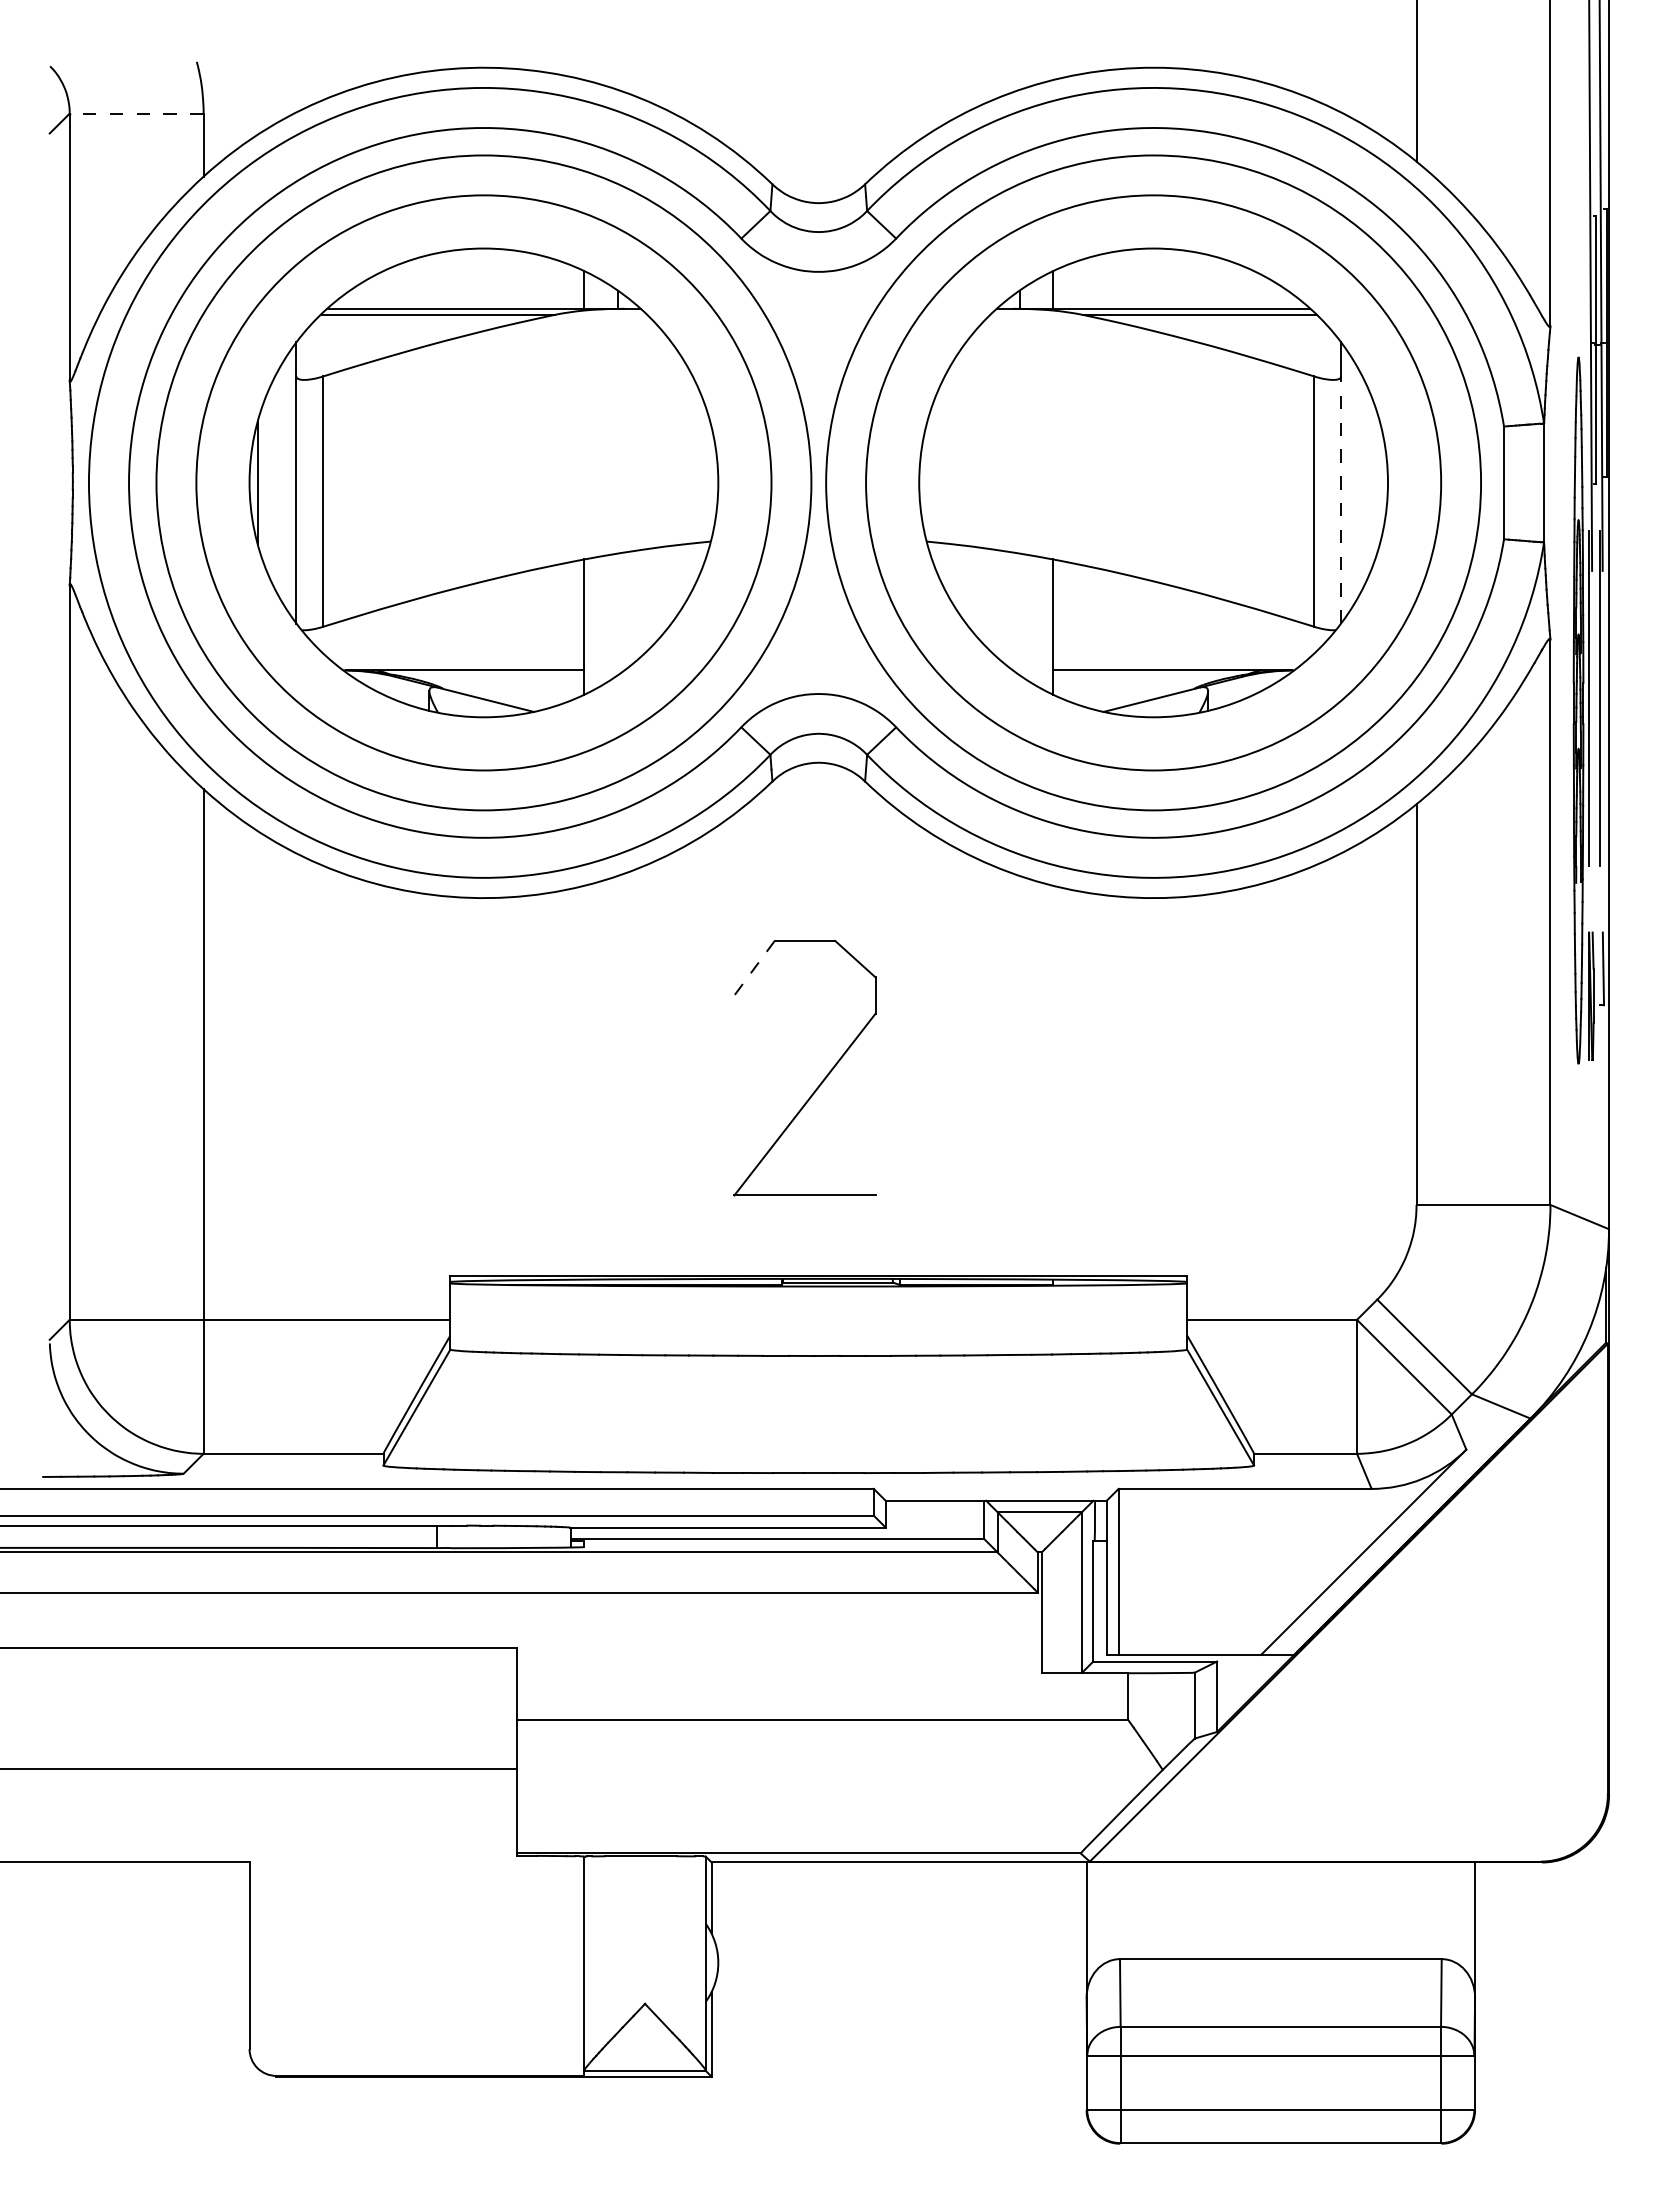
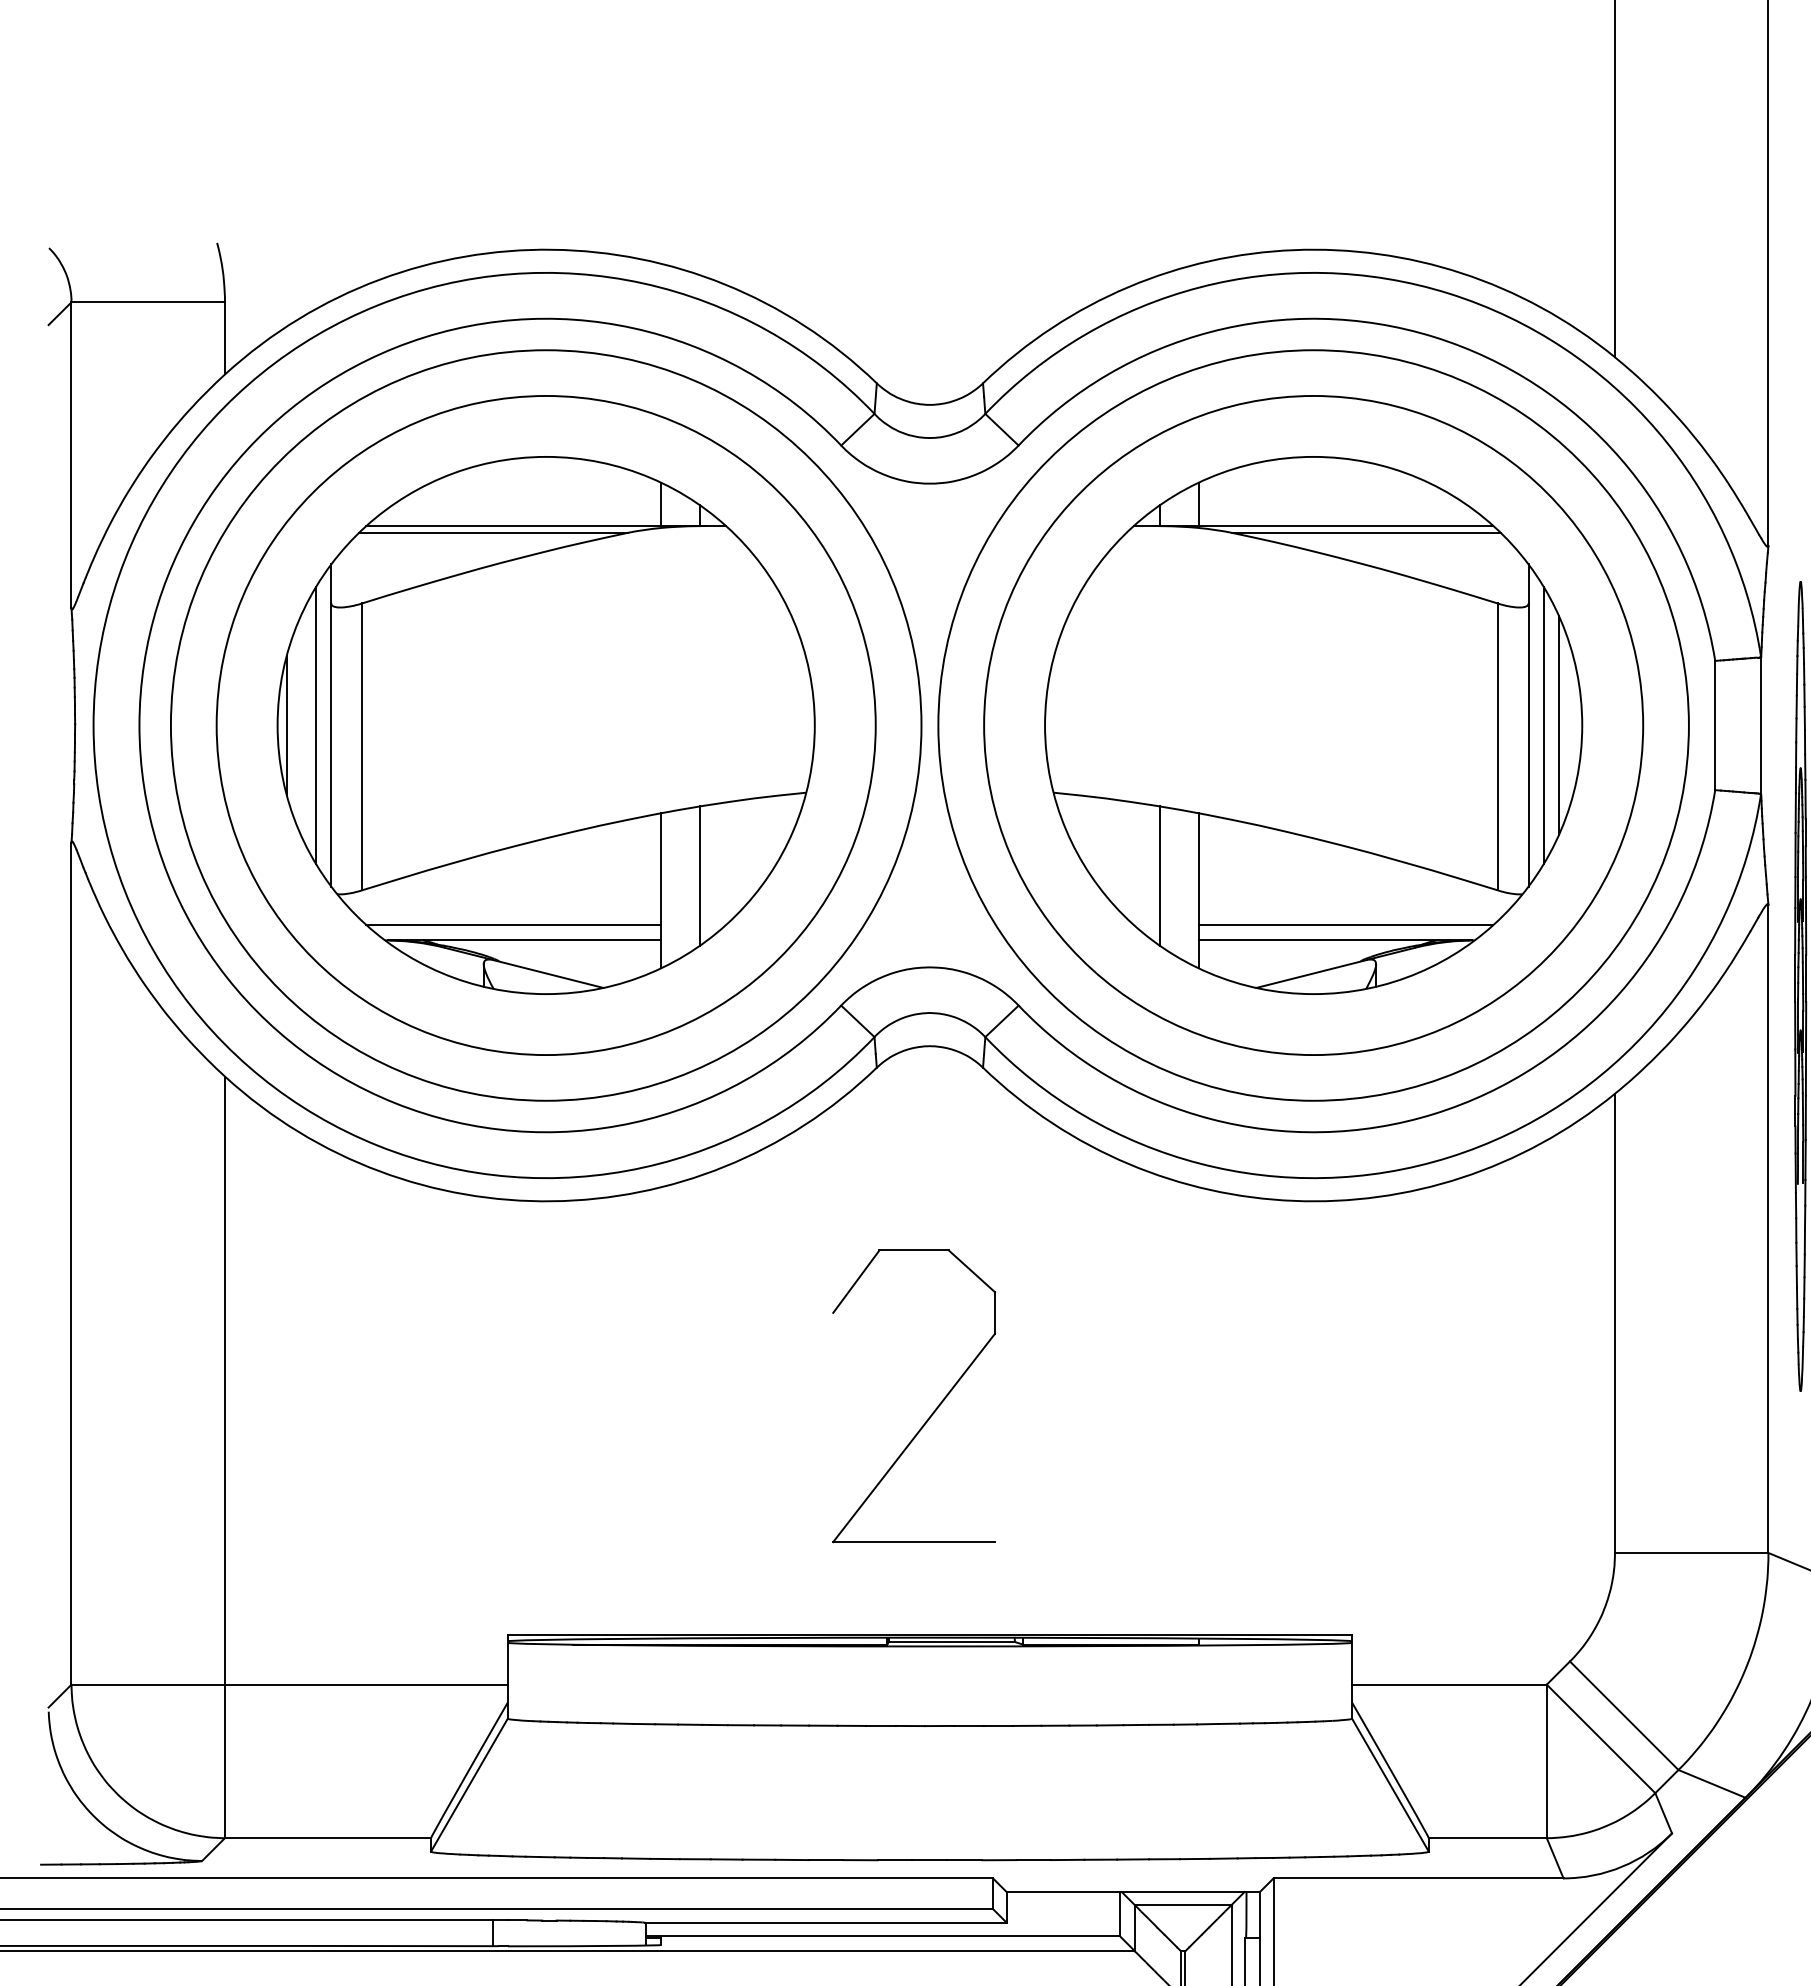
line: (136, 113) -> (148, 302), dashed -> solid
line: (283, 482) -> (316, 725), added
line: (1354, 482) -> (1543, 725), added
line: (1367, 482) -> (1558, 725), added
line: (1341, 500) -> (1528, 745), dashed -> solid
line: (617, 614) -> (699, 876), added
line: (1019, 614) -> (1159, 876), added
line: (455, 657) -> (513, 925), added
line: (1181, 657) -> (1345, 925), added
line: (754, 968) -> (856, 1281), dashed -> solid

